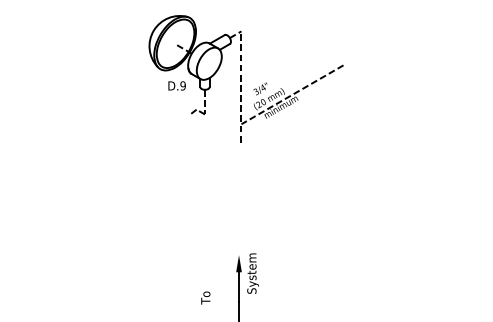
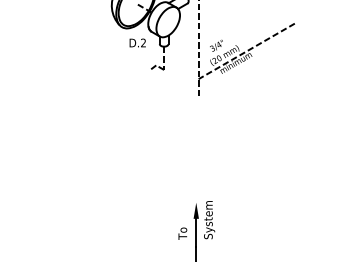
text: (182, 85) -> (142, 42), D.9 -> D.2
text: (205, 297) -> (182, 233), moved

